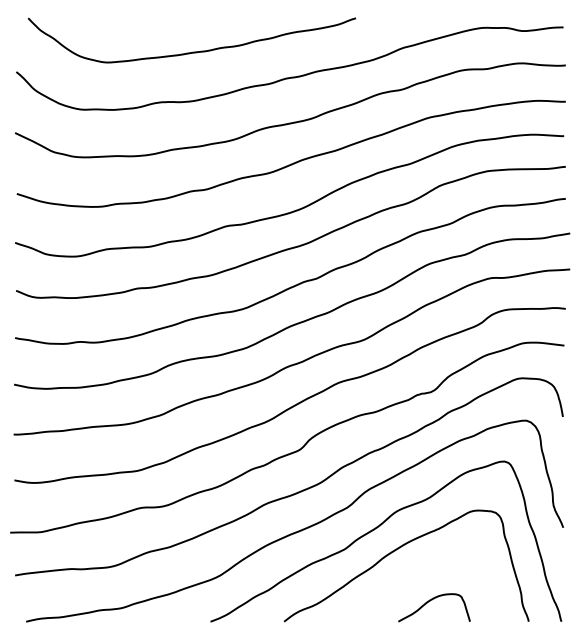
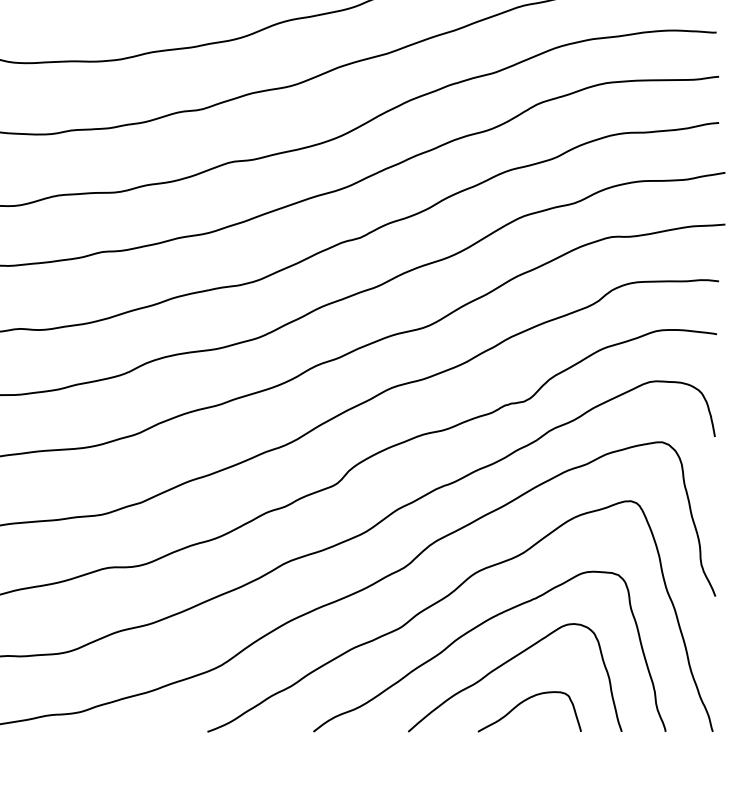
curve: (418, 574) -> (506, 663), added

